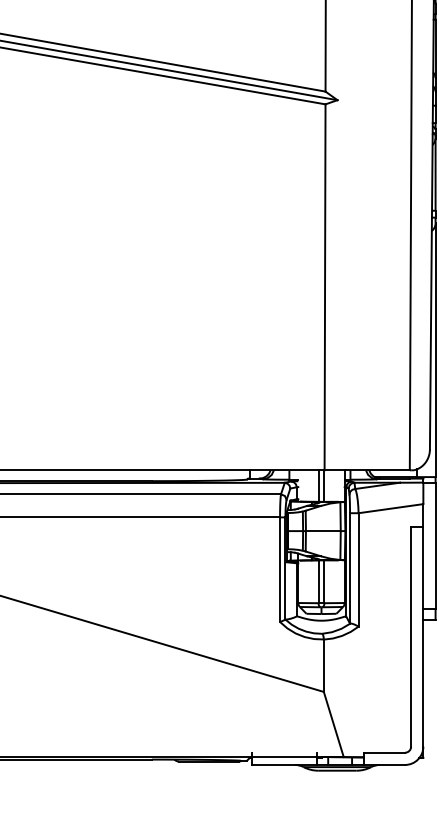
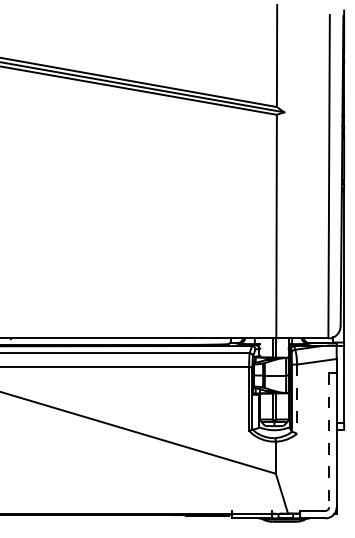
line: (359, 570) -> (297, 399), solid -> dashed
line: (411, 637) -> (329, 440), solid -> dashed

